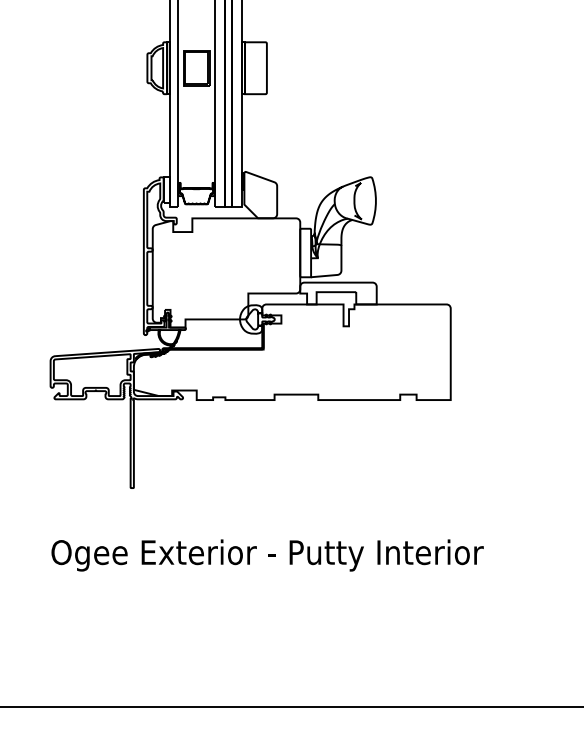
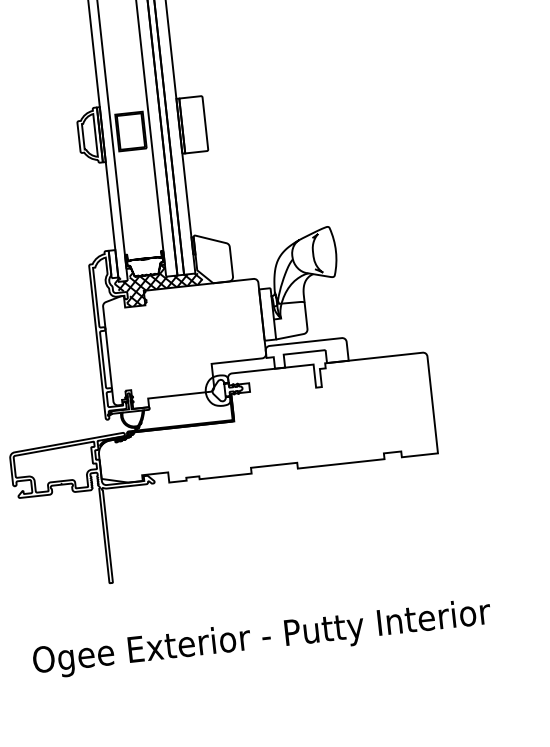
hatch: (206, 212) -> (158, 283), added

